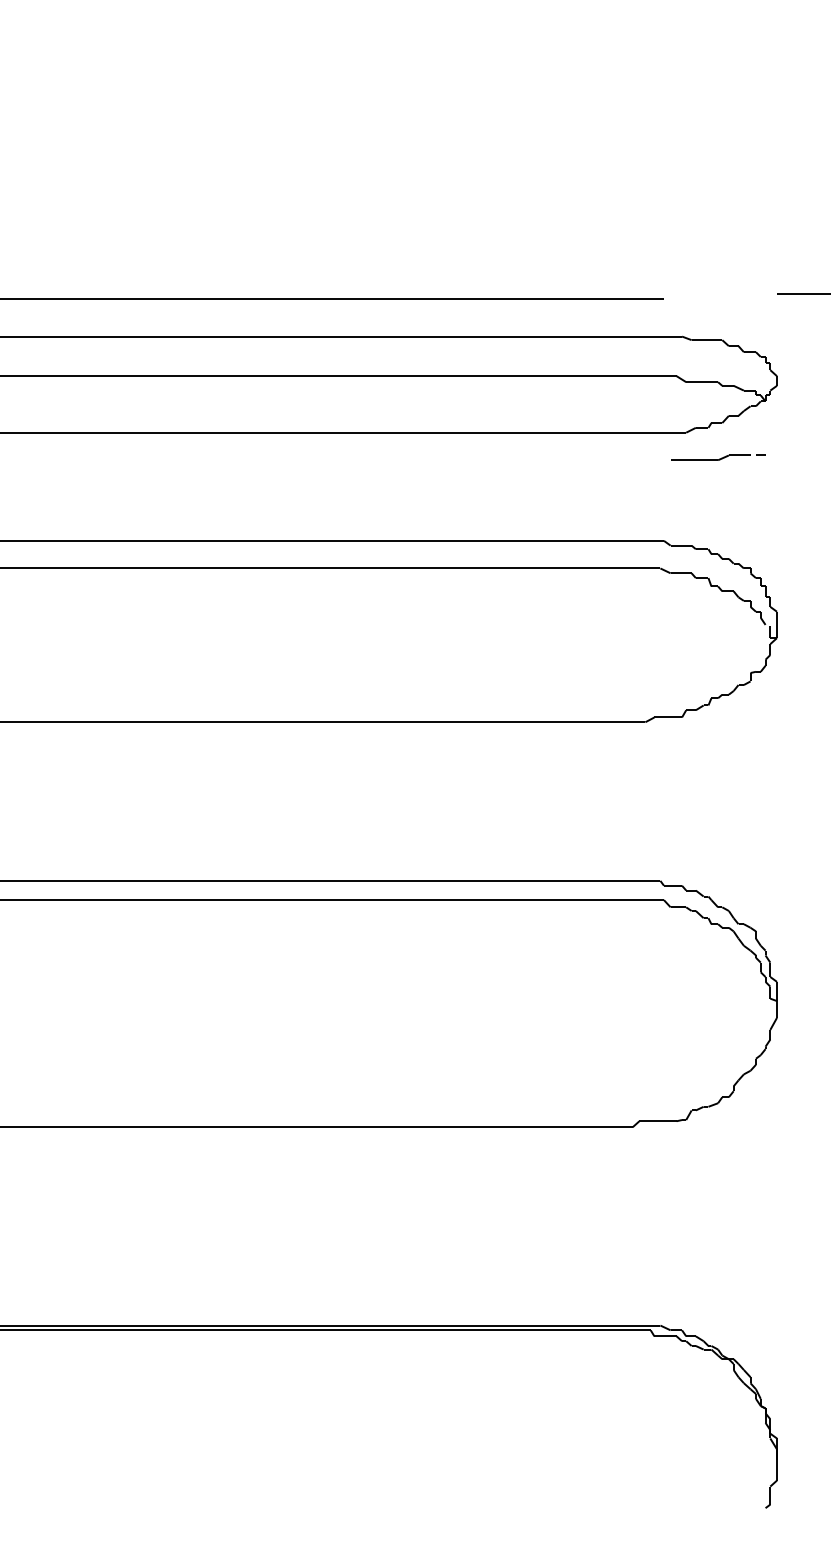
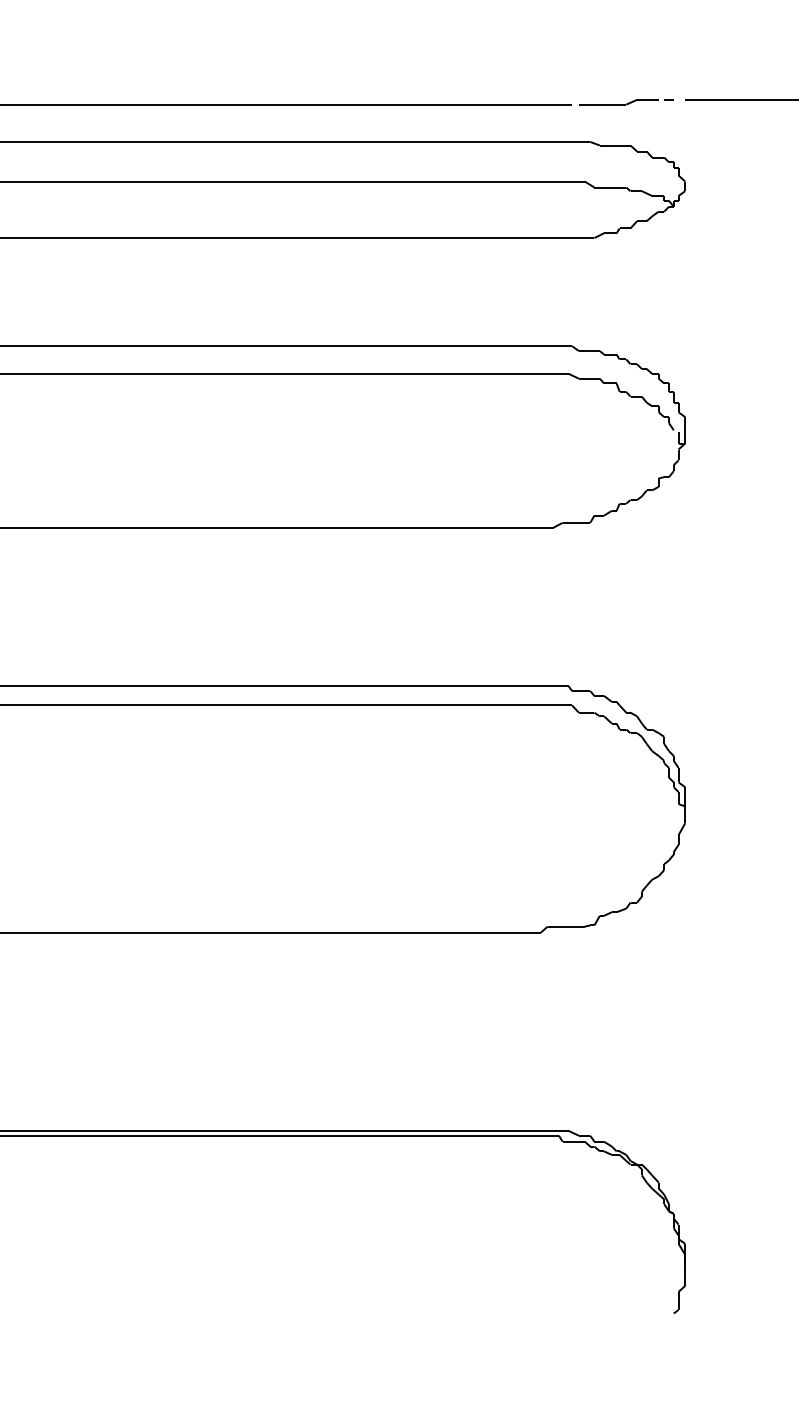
part: (718, 457) -> (626, 101), moved

